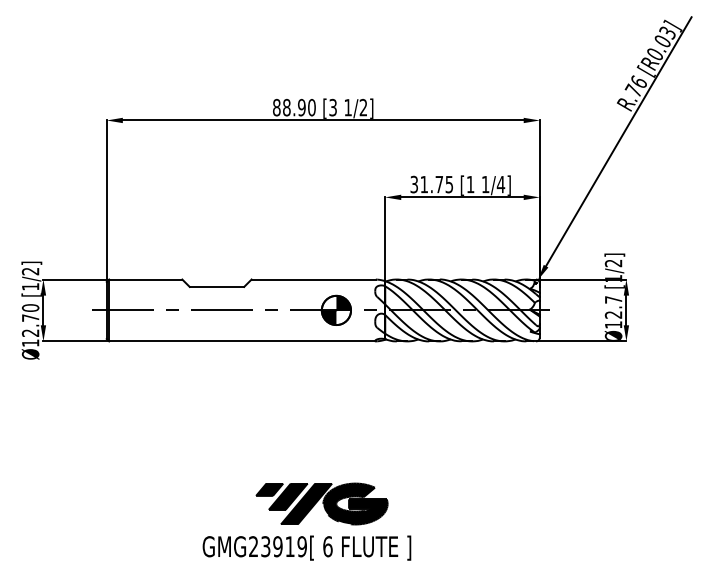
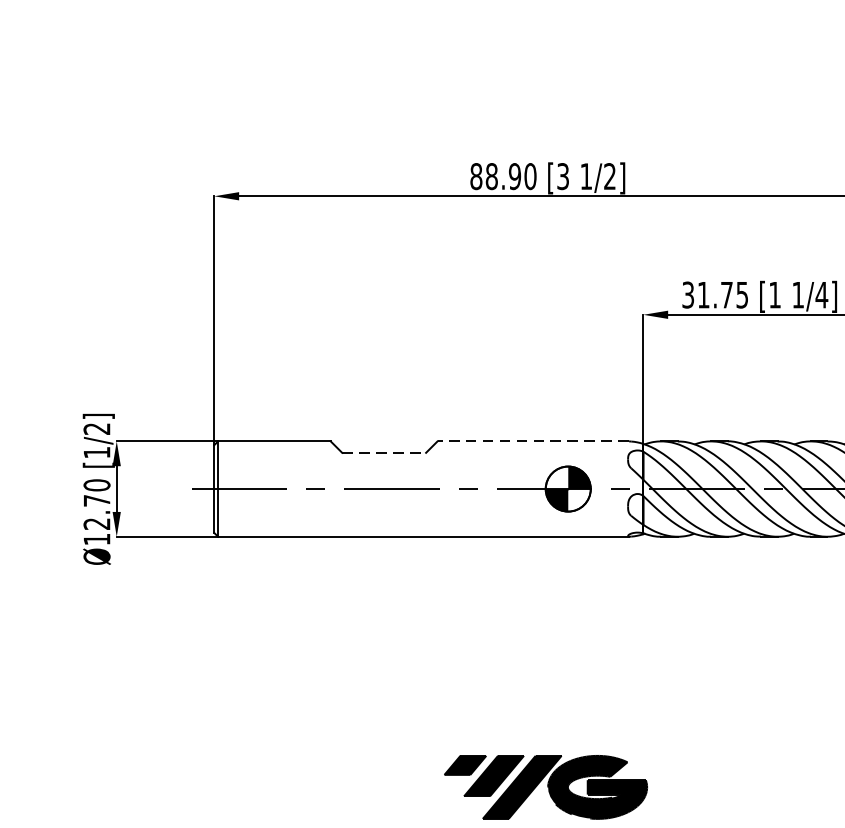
line: (313, 279) -> (532, 441), solid -> dashed
line: (217, 286) -> (384, 452), solid -> dashed

